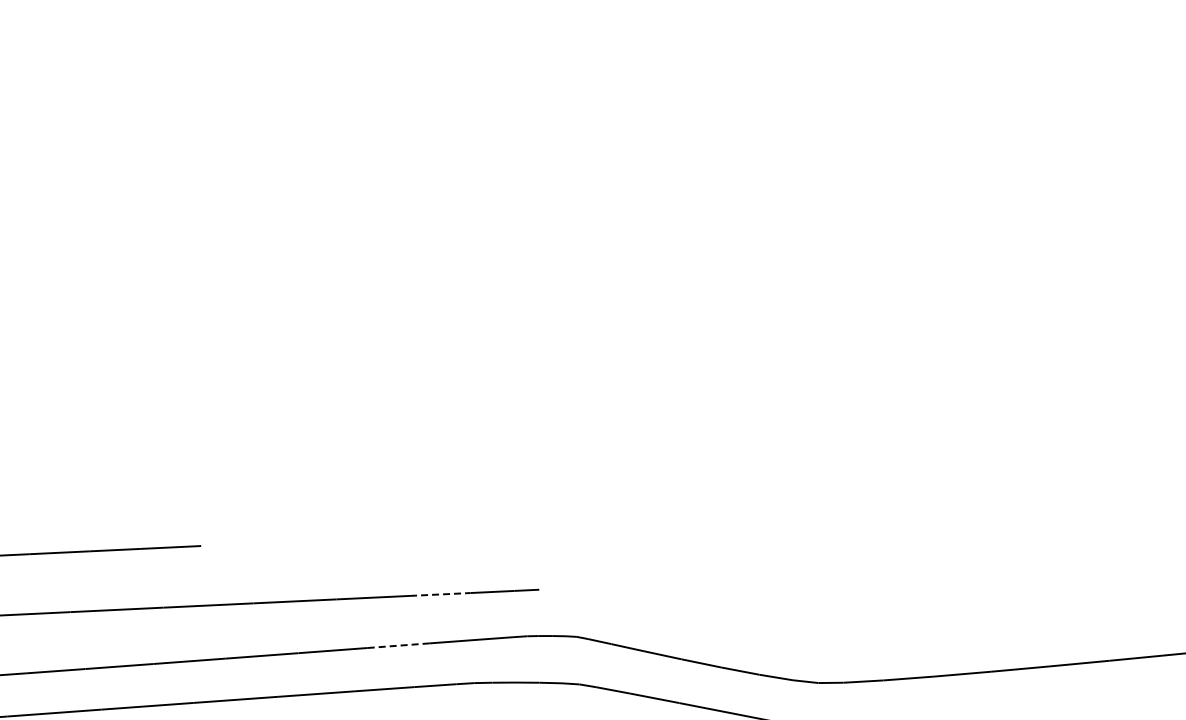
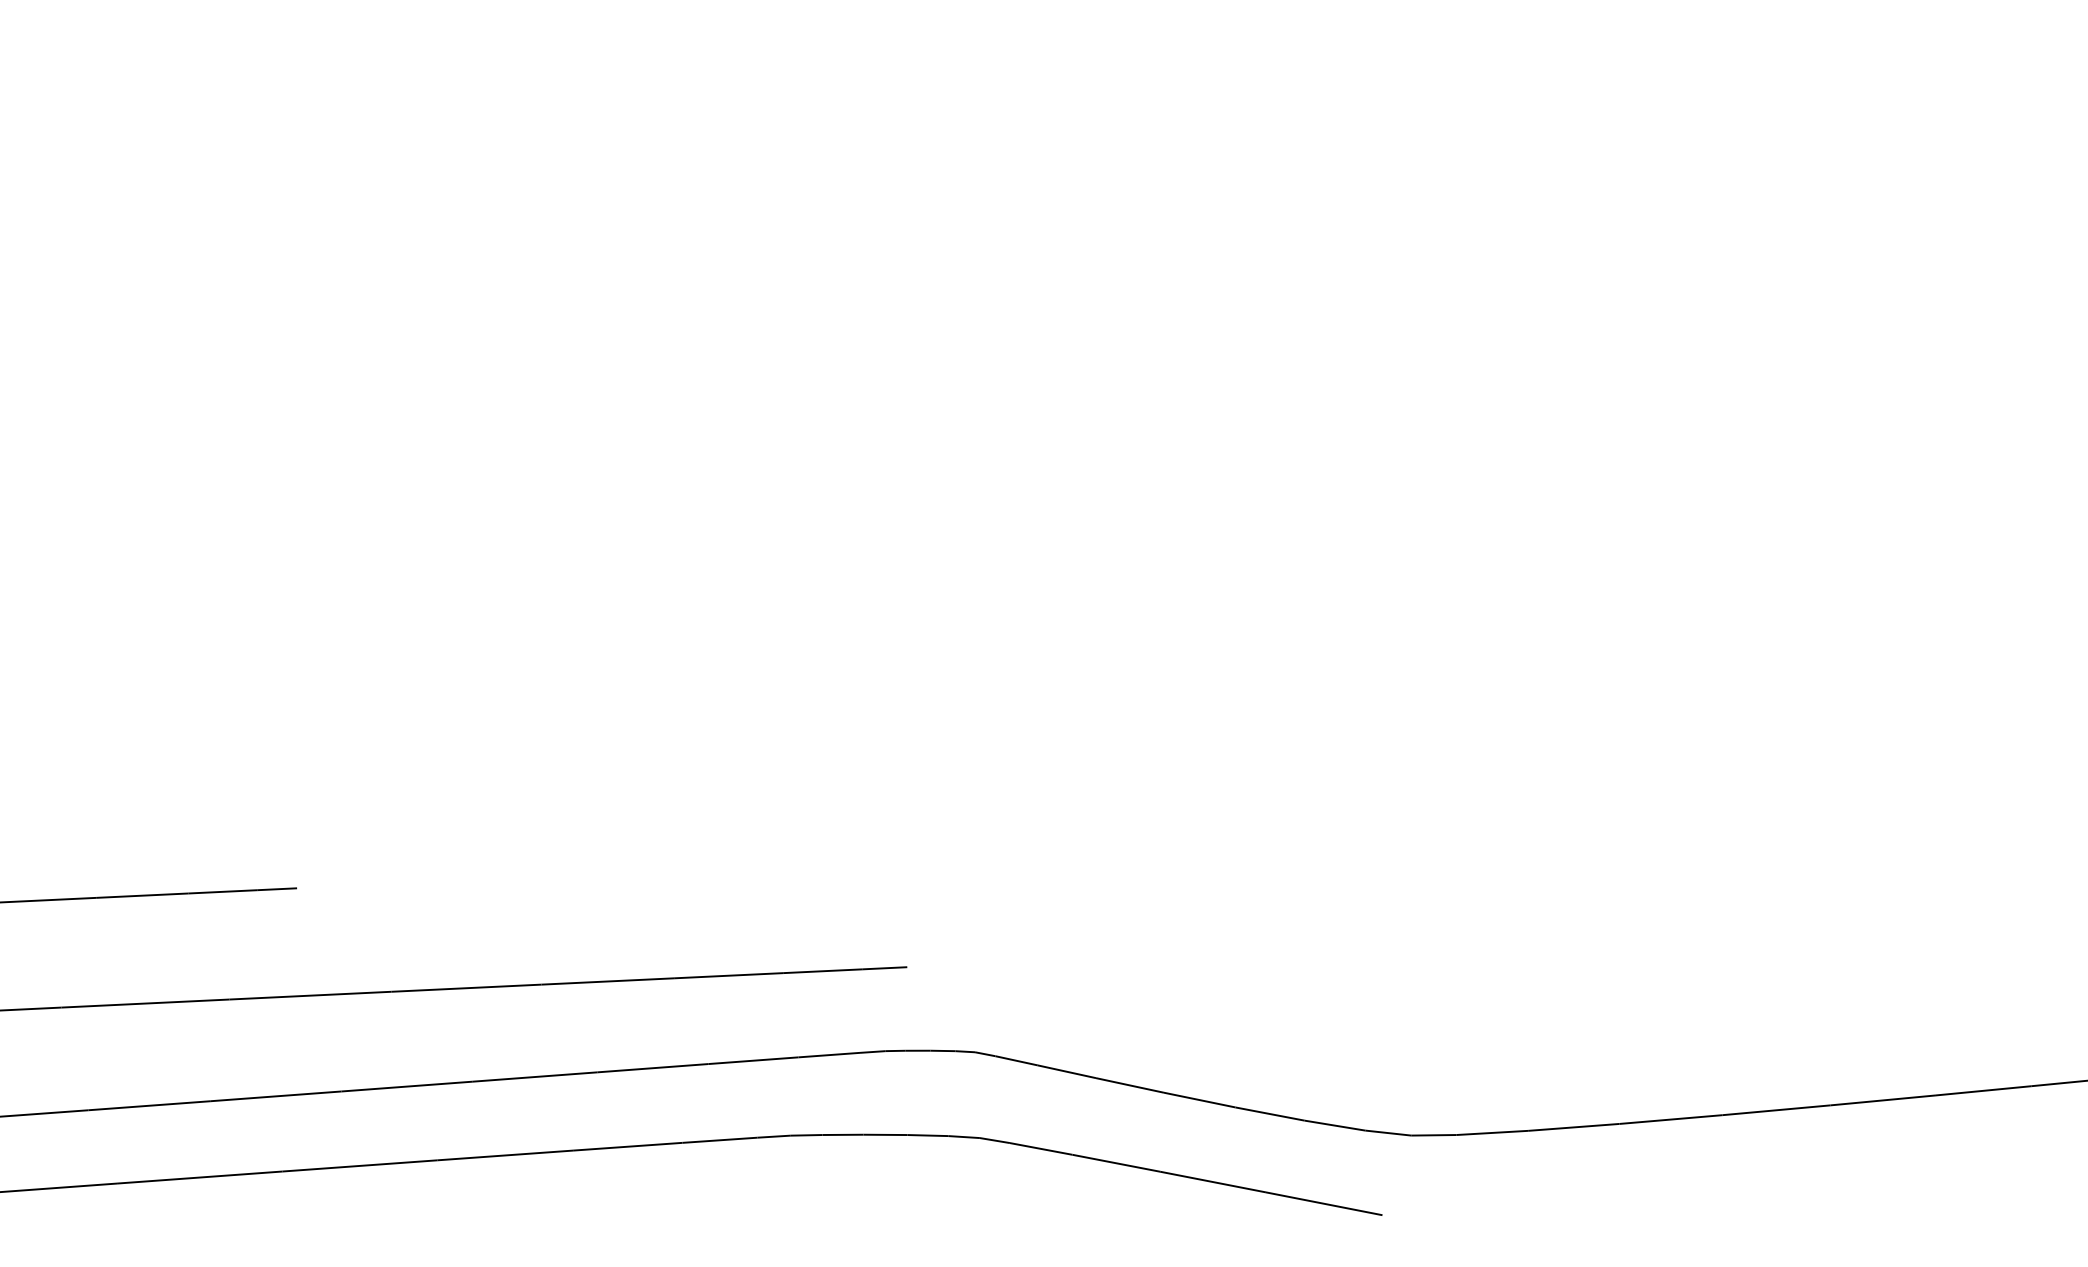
line: (440, 594) -> (728, 975), dashed -> solid
line: (398, 645) -> (653, 1067), dashed -> solid

